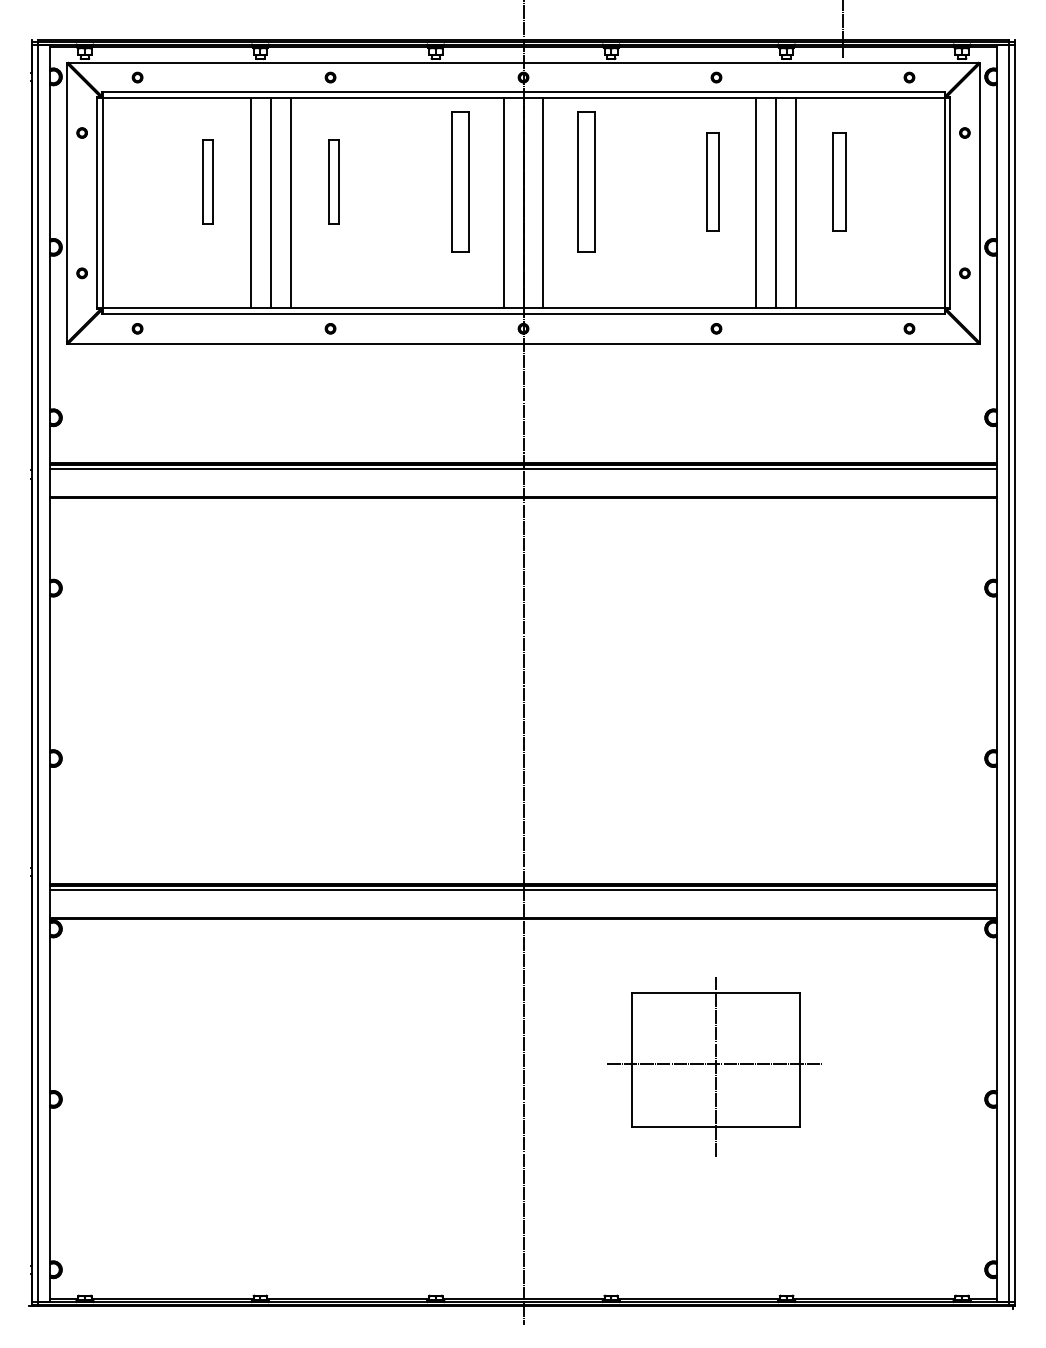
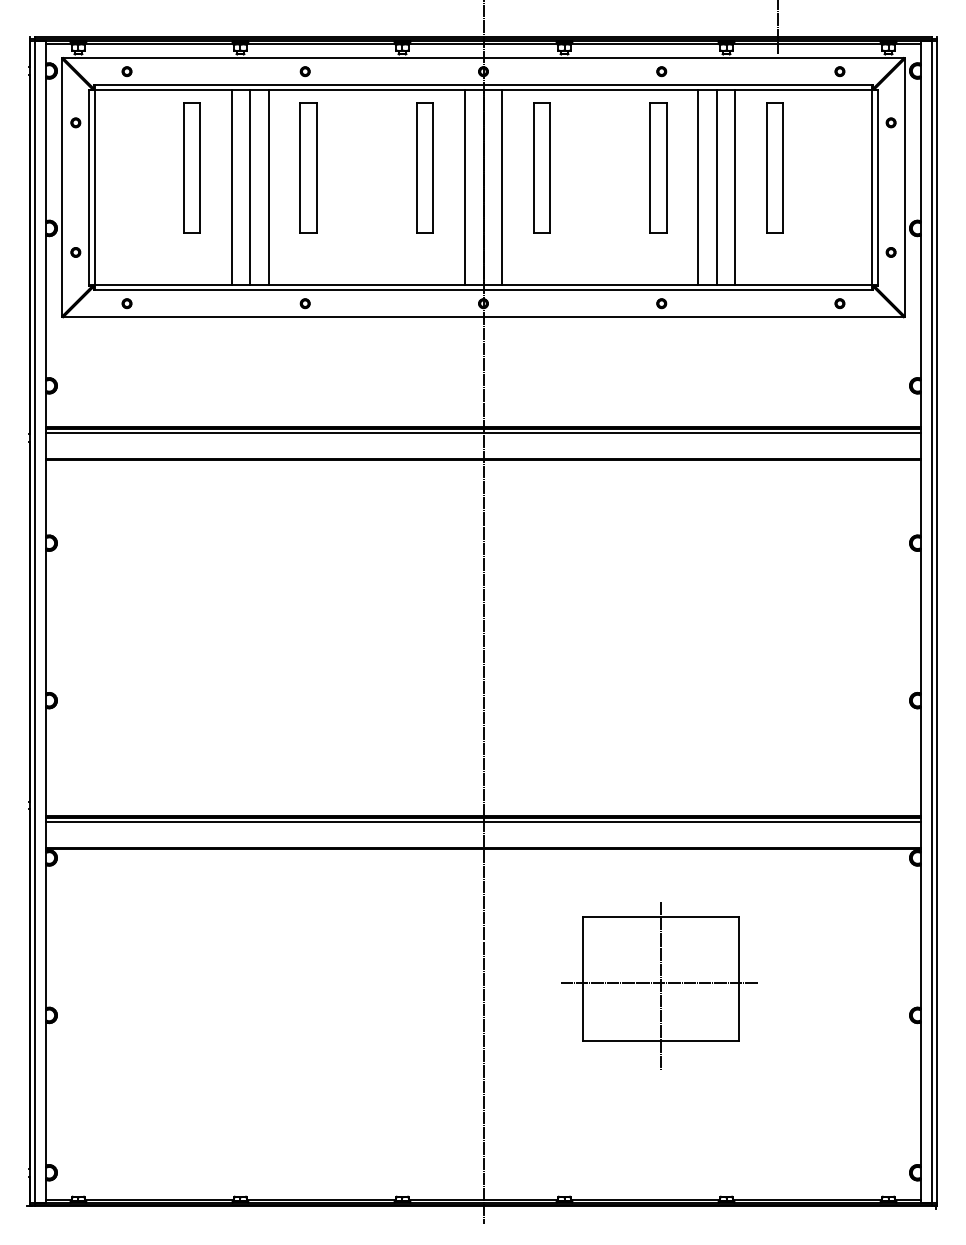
part: (207, 181) -> (191, 167), size x1.67
part: (333, 181) -> (307, 167), size x1.67
part: (712, 181) -> (658, 167), size x1.43
part: (839, 181) -> (775, 167), size x1.43

